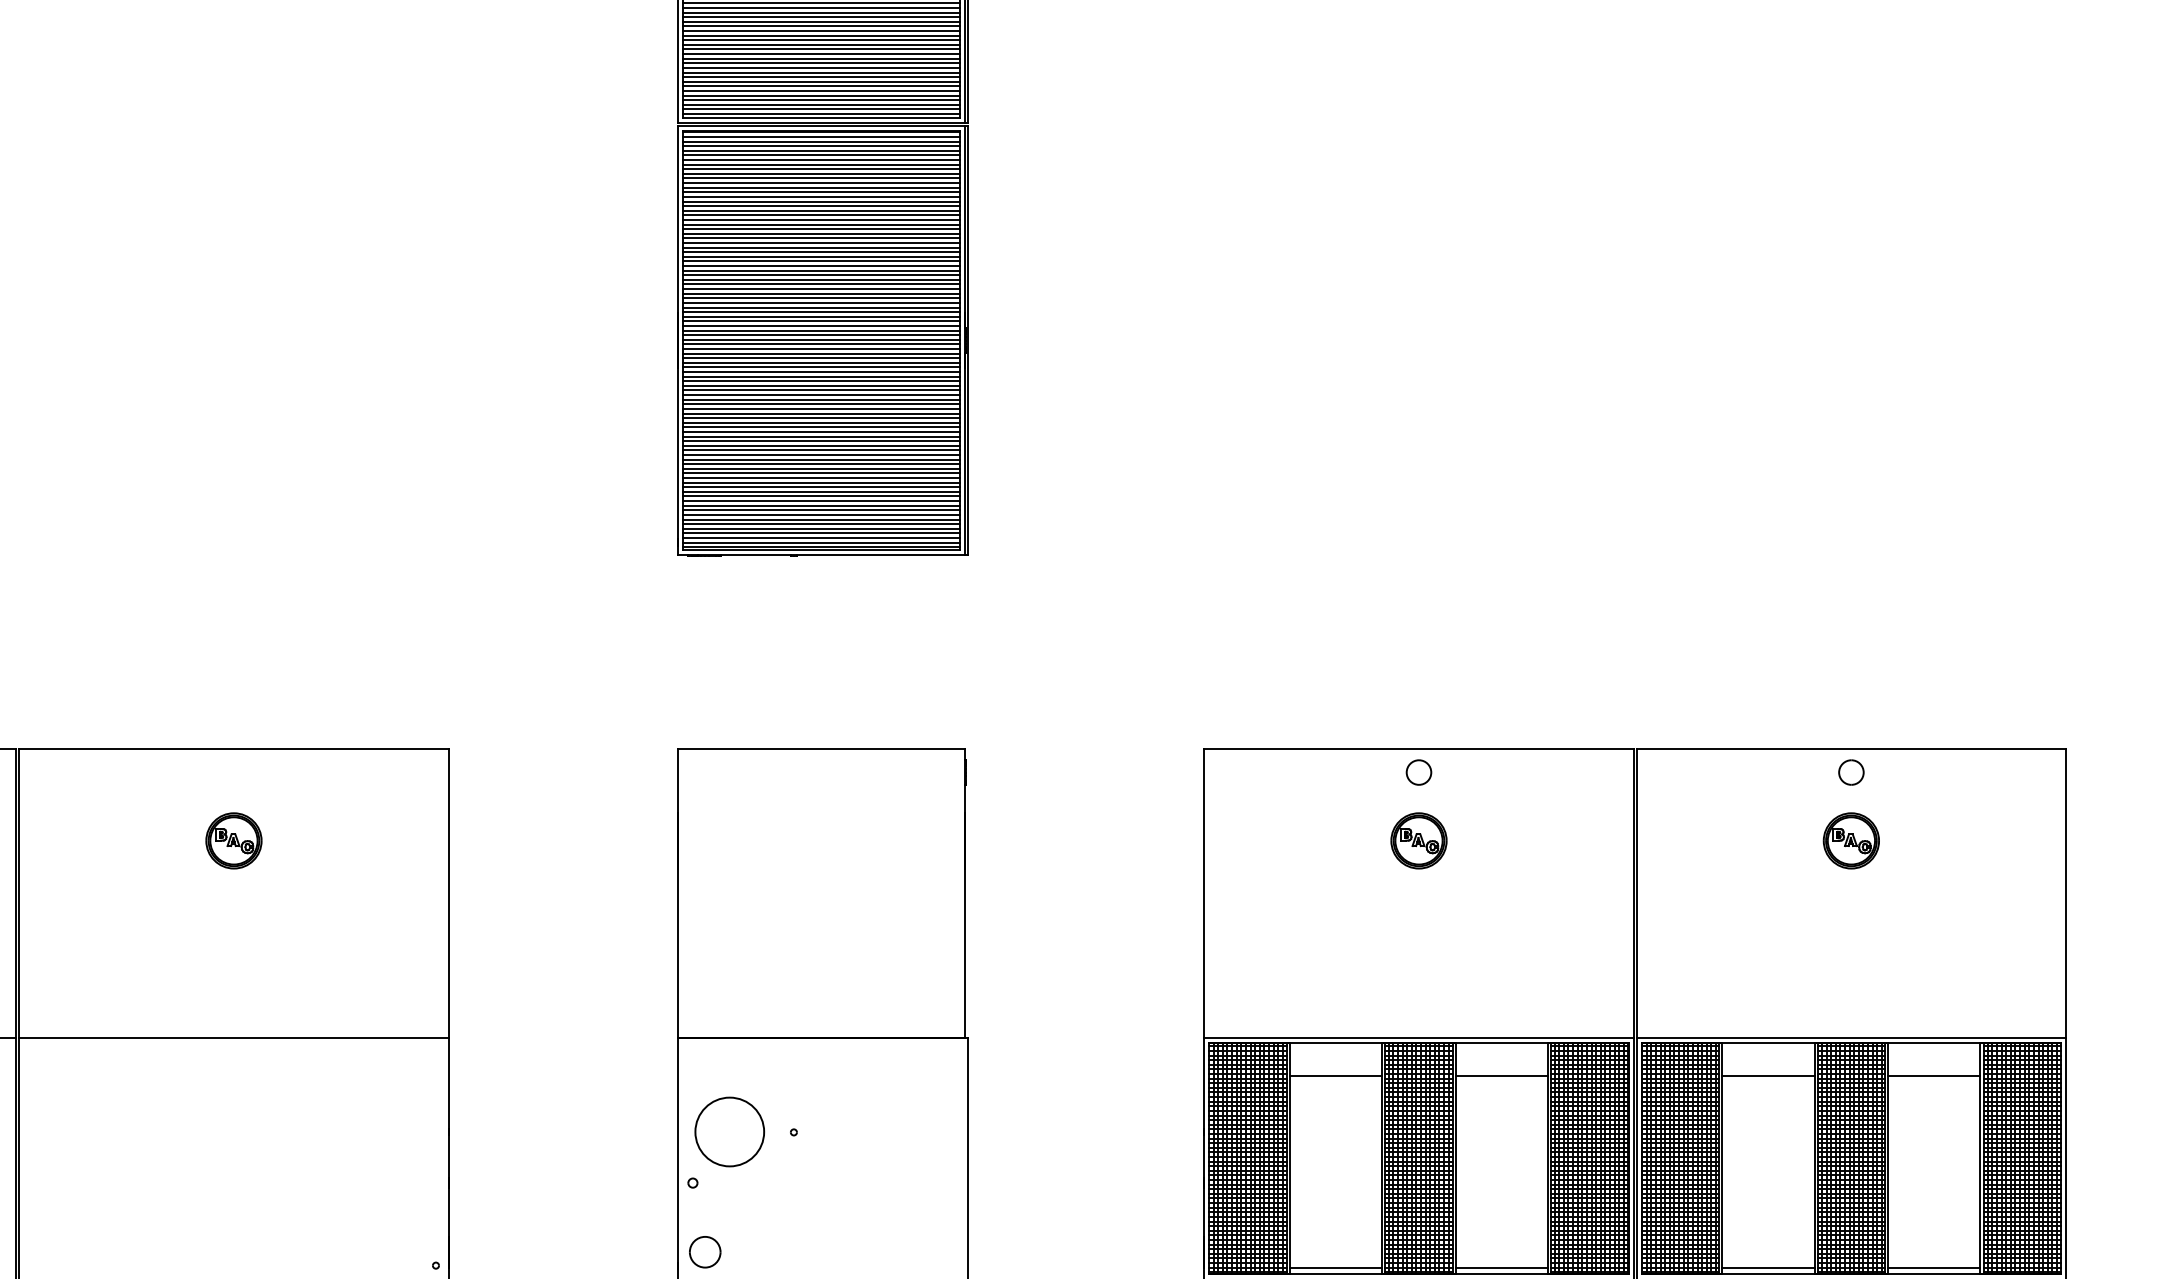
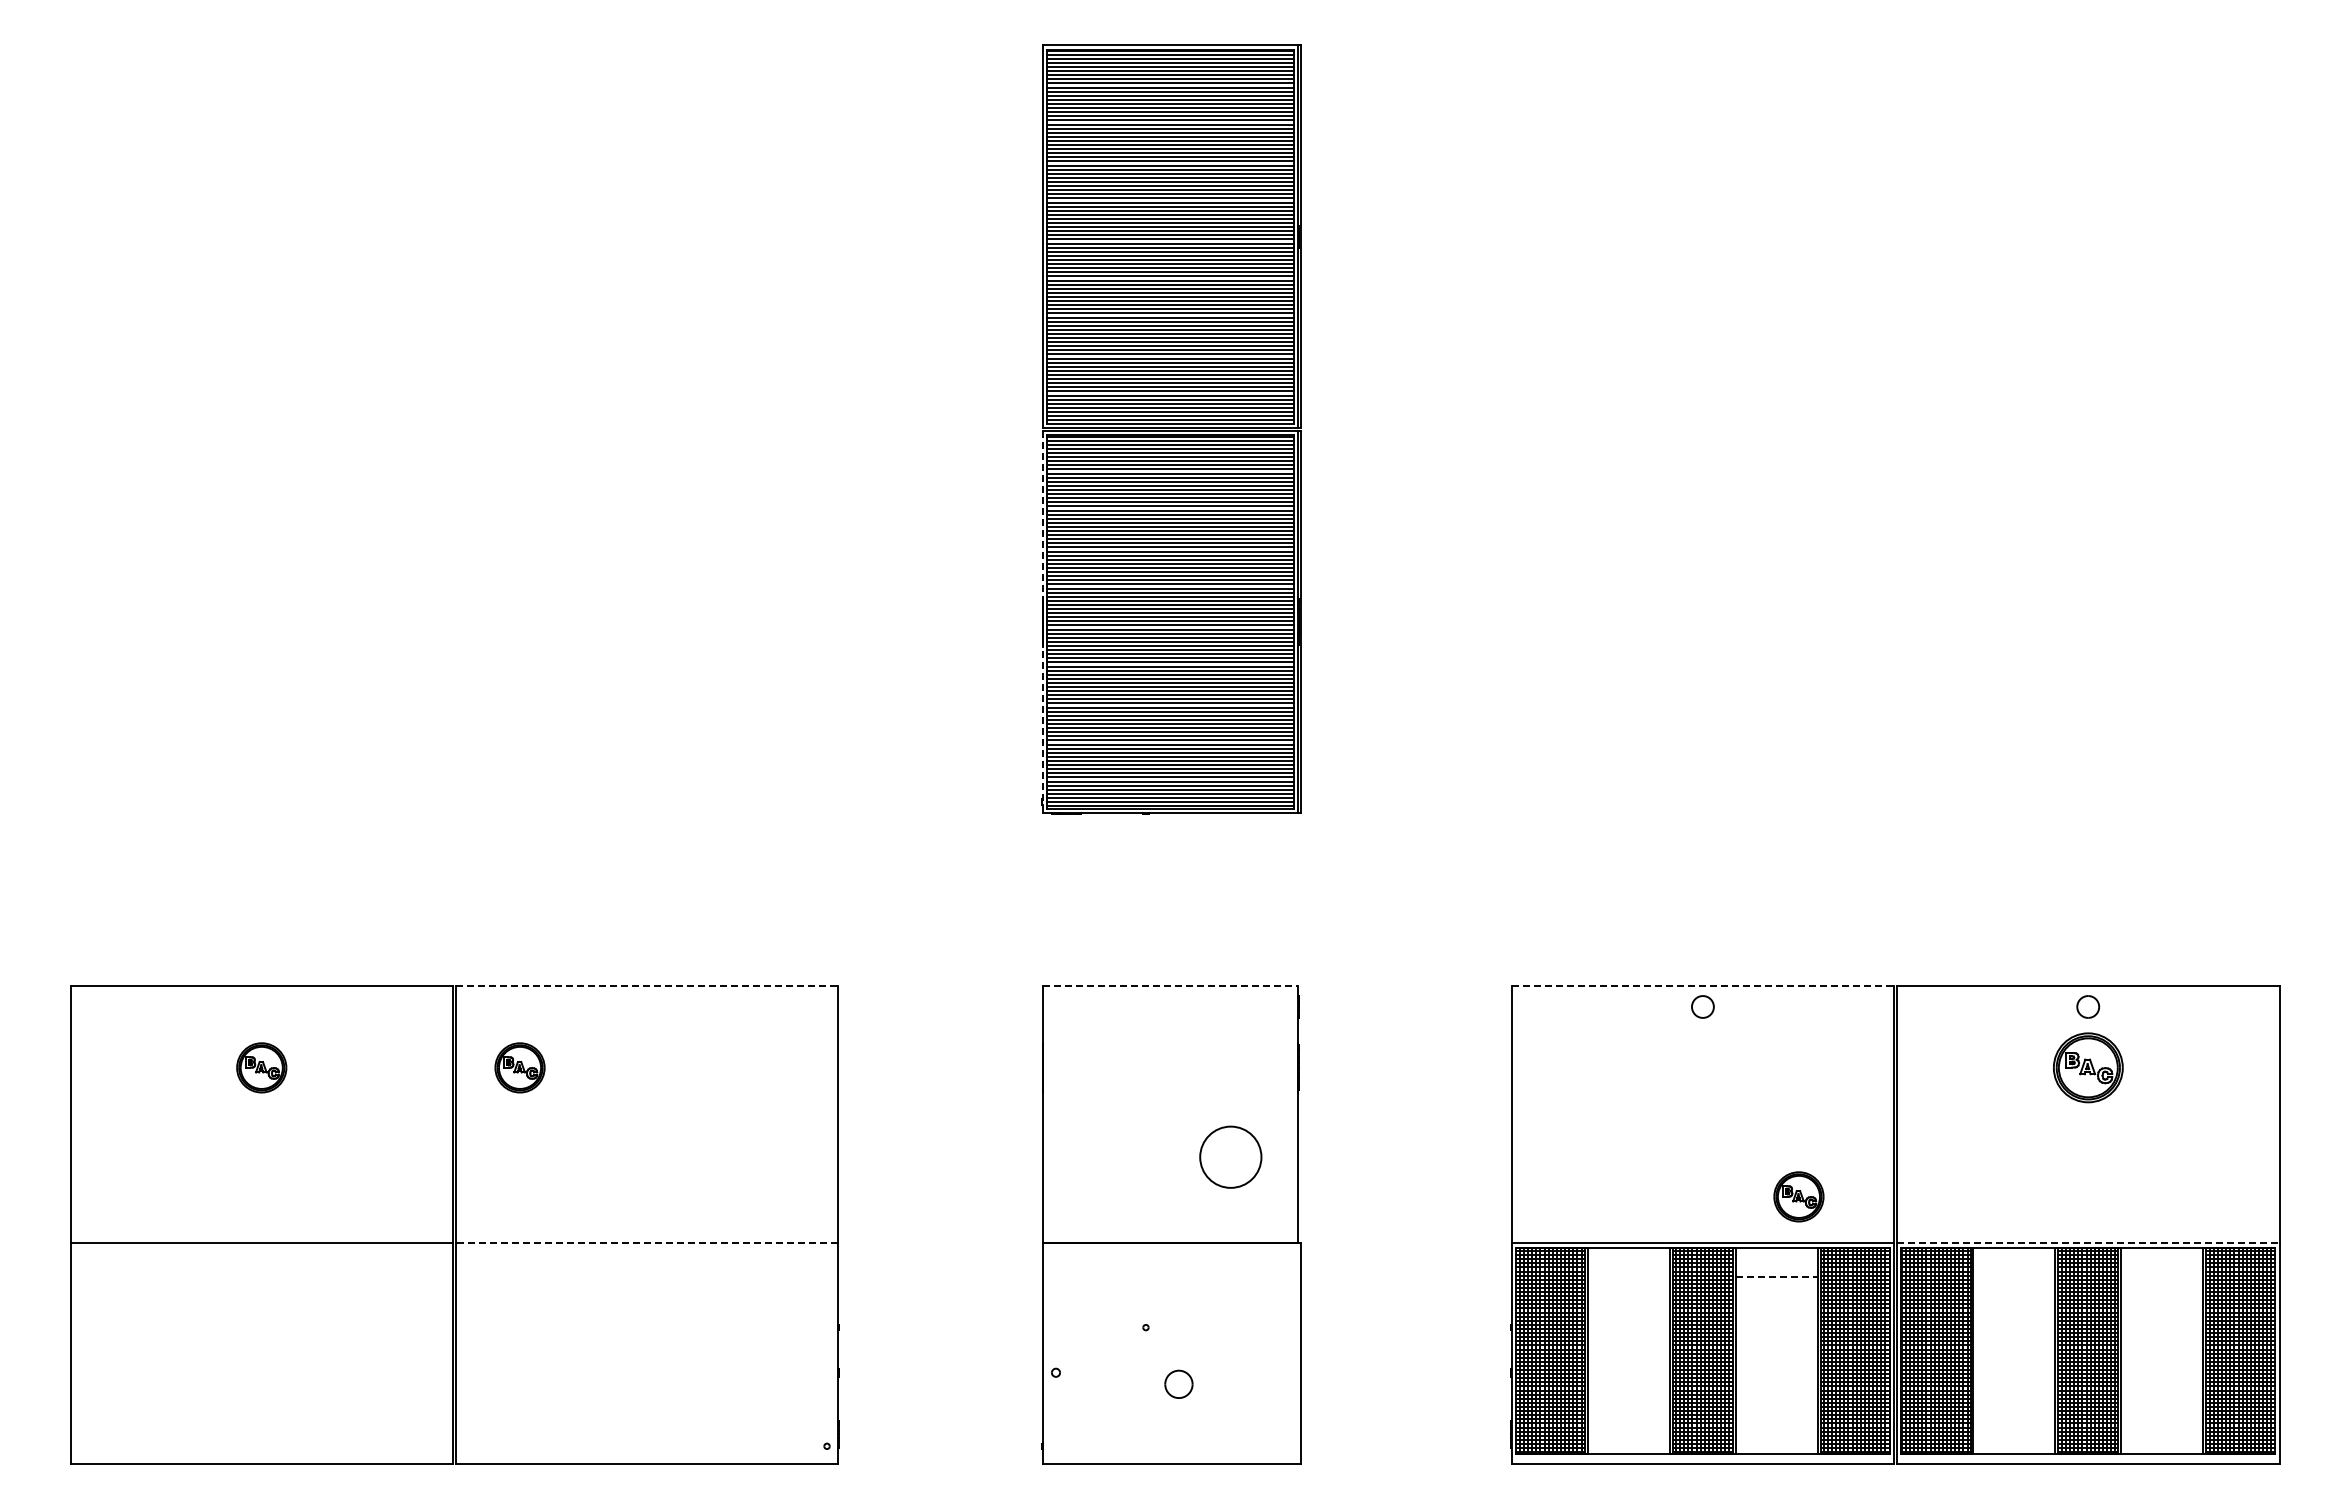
line: (677, 341) -> (1042, 622), solid -> dashed
line: (234, 748) -> (647, 985), solid -> dashed
line: (821, 748) -> (1170, 985), solid -> dashed
line: (1419, 748) -> (1703, 985), solid -> dashed
part: (233, 840) -> (519, 1067), moved
part: (1418, 840) -> (1798, 1196), moved
part: (1850, 840) -> (2087, 1067), size x1.4
line: (233, 1038) -> (646, 1243), solid -> dashed
line: (1851, 1038) -> (2088, 1243), solid -> dashed
line: (1335, 1076) -> (1628, 1277), removed
line: (1502, 1076) -> (1777, 1277), solid -> dashed
line: (1768, 1076) -> (2014, 1277), removed
line: (1934, 1076) -> (2162, 1277), removed
circle: (729, 1131) -> (1230, 1156), moved
part: (704, 1251) -> (1178, 1383), moved
line: (1335, 1268) -> (1628, 1448), removed
line: (1501, 1268) -> (1776, 1448), removed
line: (1768, 1268) -> (2014, 1448), removed
line: (1934, 1268) -> (2162, 1448), removed

